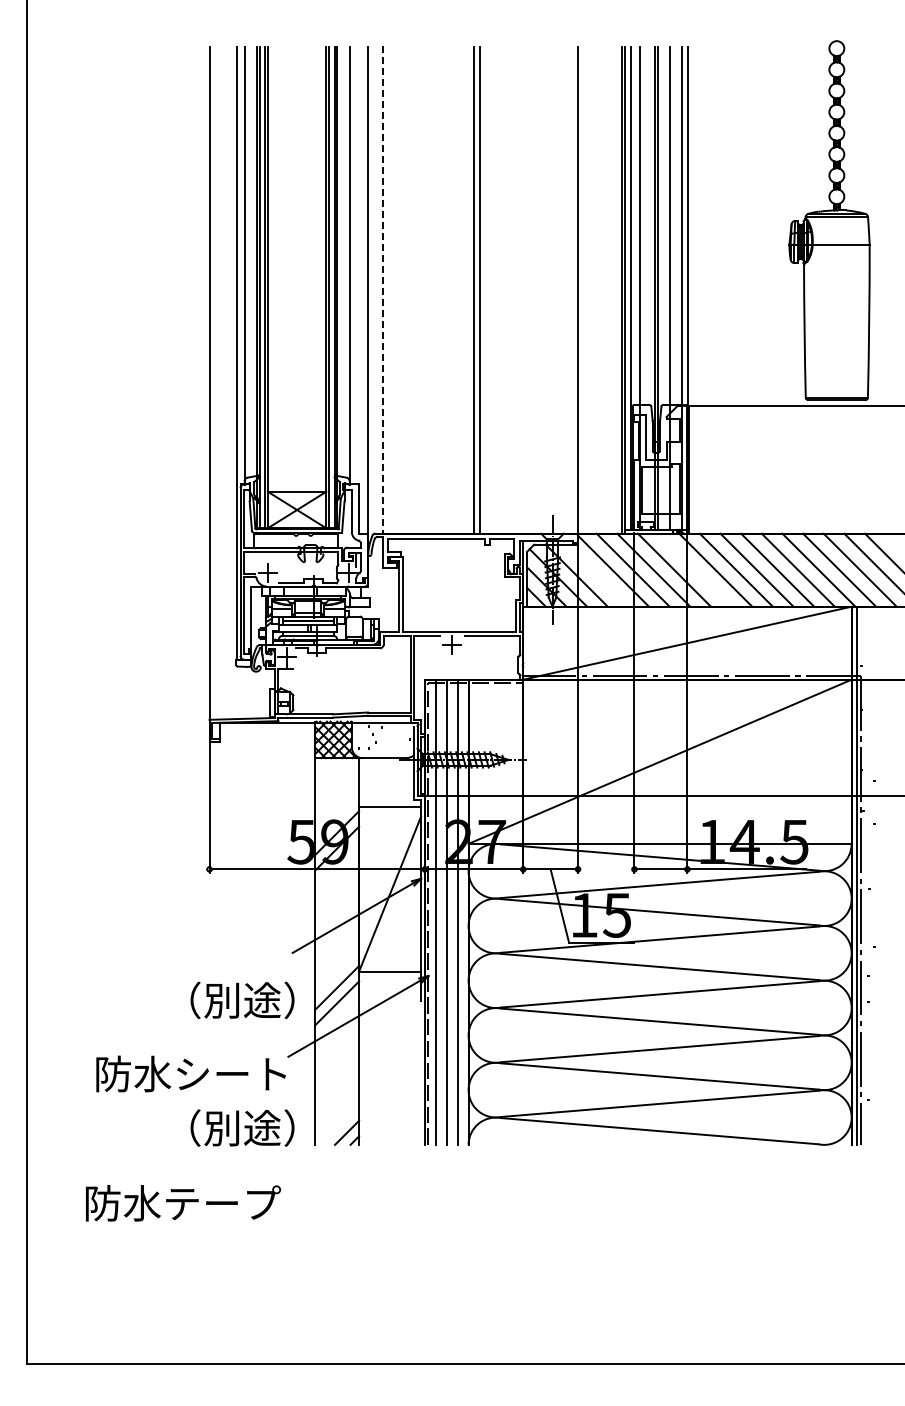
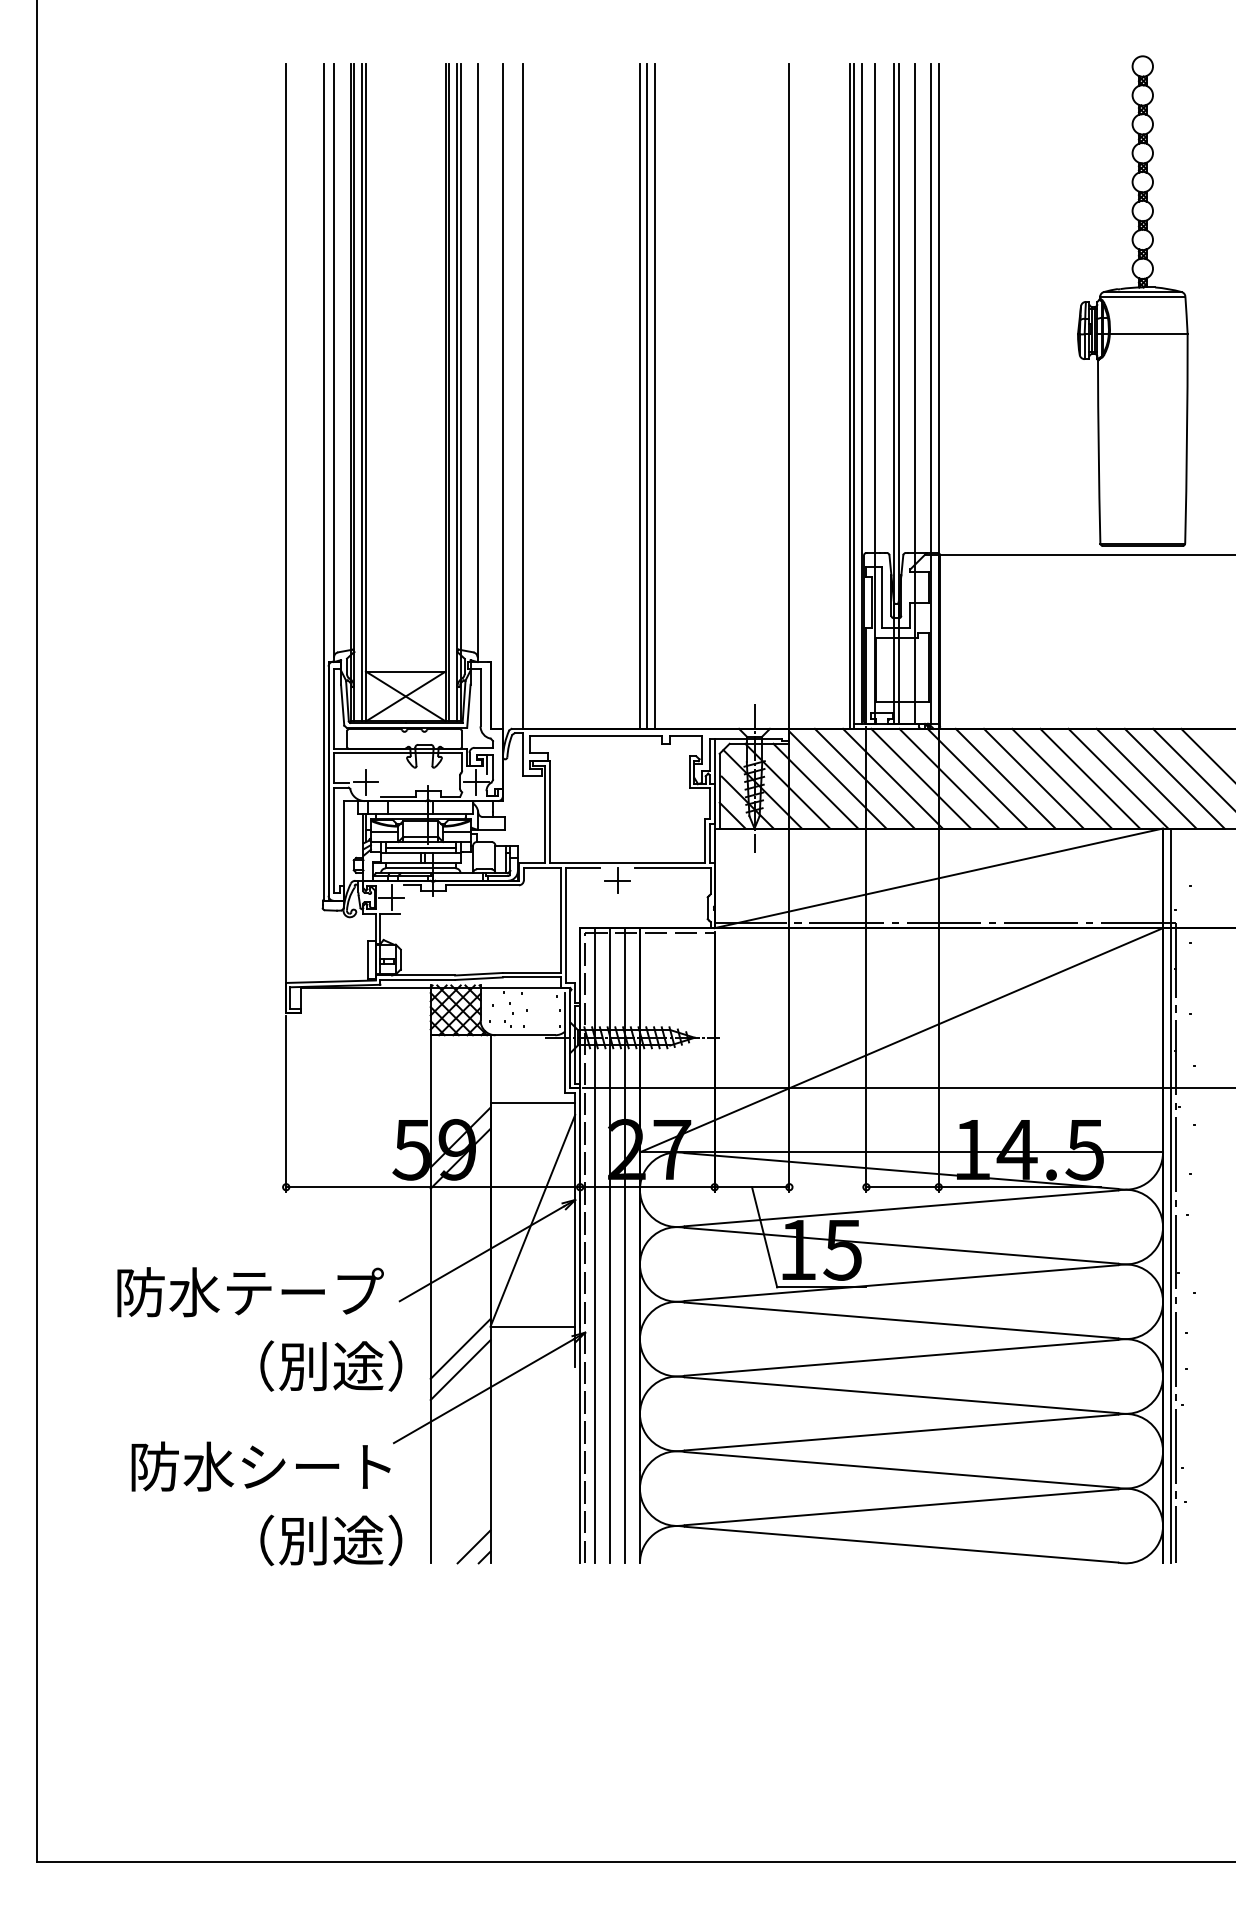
line: (468, 289) -> (639, 395), added
line: (382, 290) -> (522, 396), dashed -> solid
line: (694, 569) -> (948, 777), added
line: (597, 575) -> (815, 785), added
text: (183, 1203) -> (250, 1292), moved

